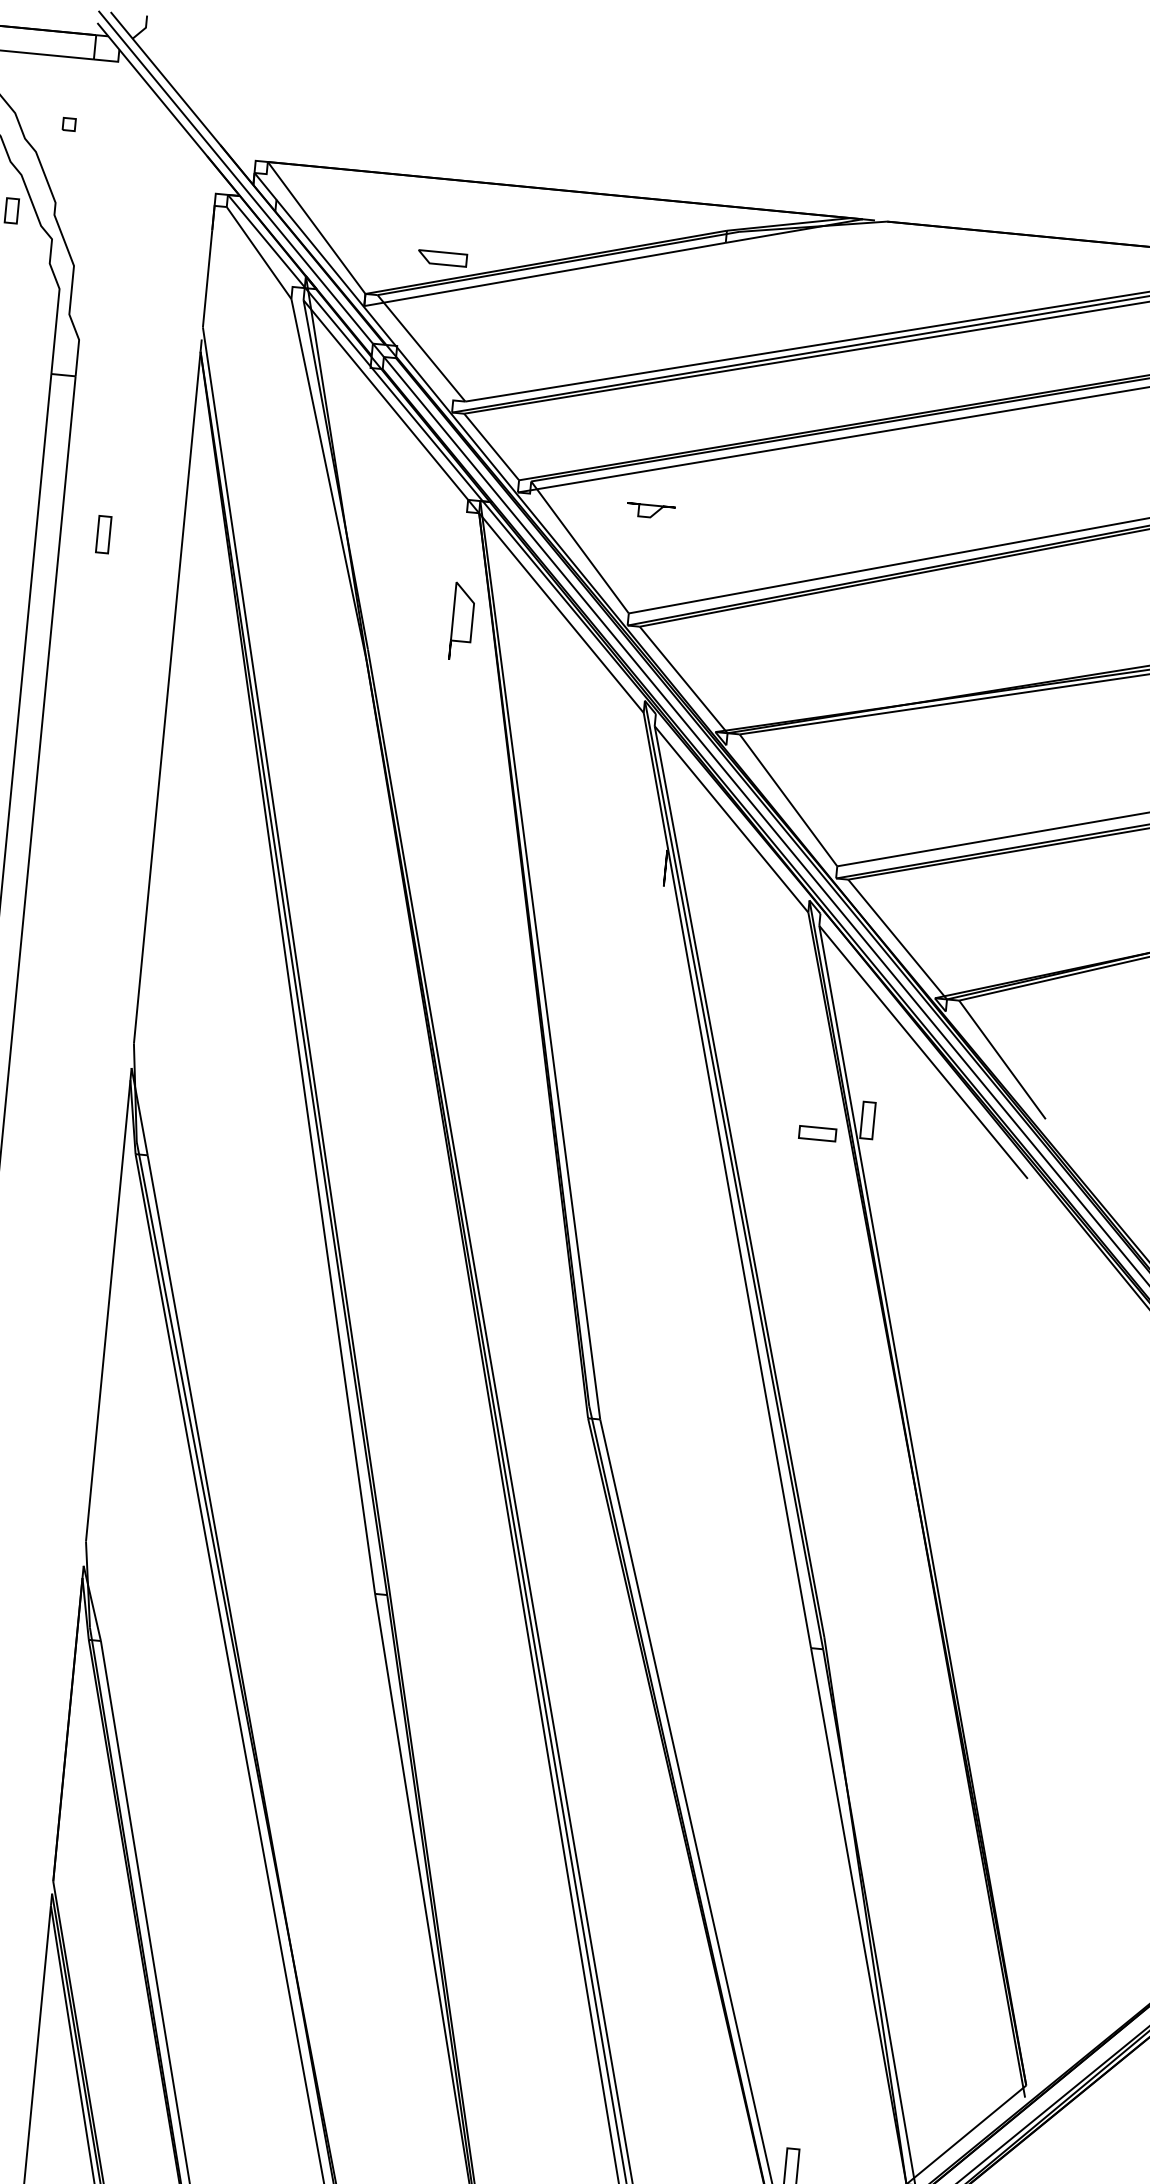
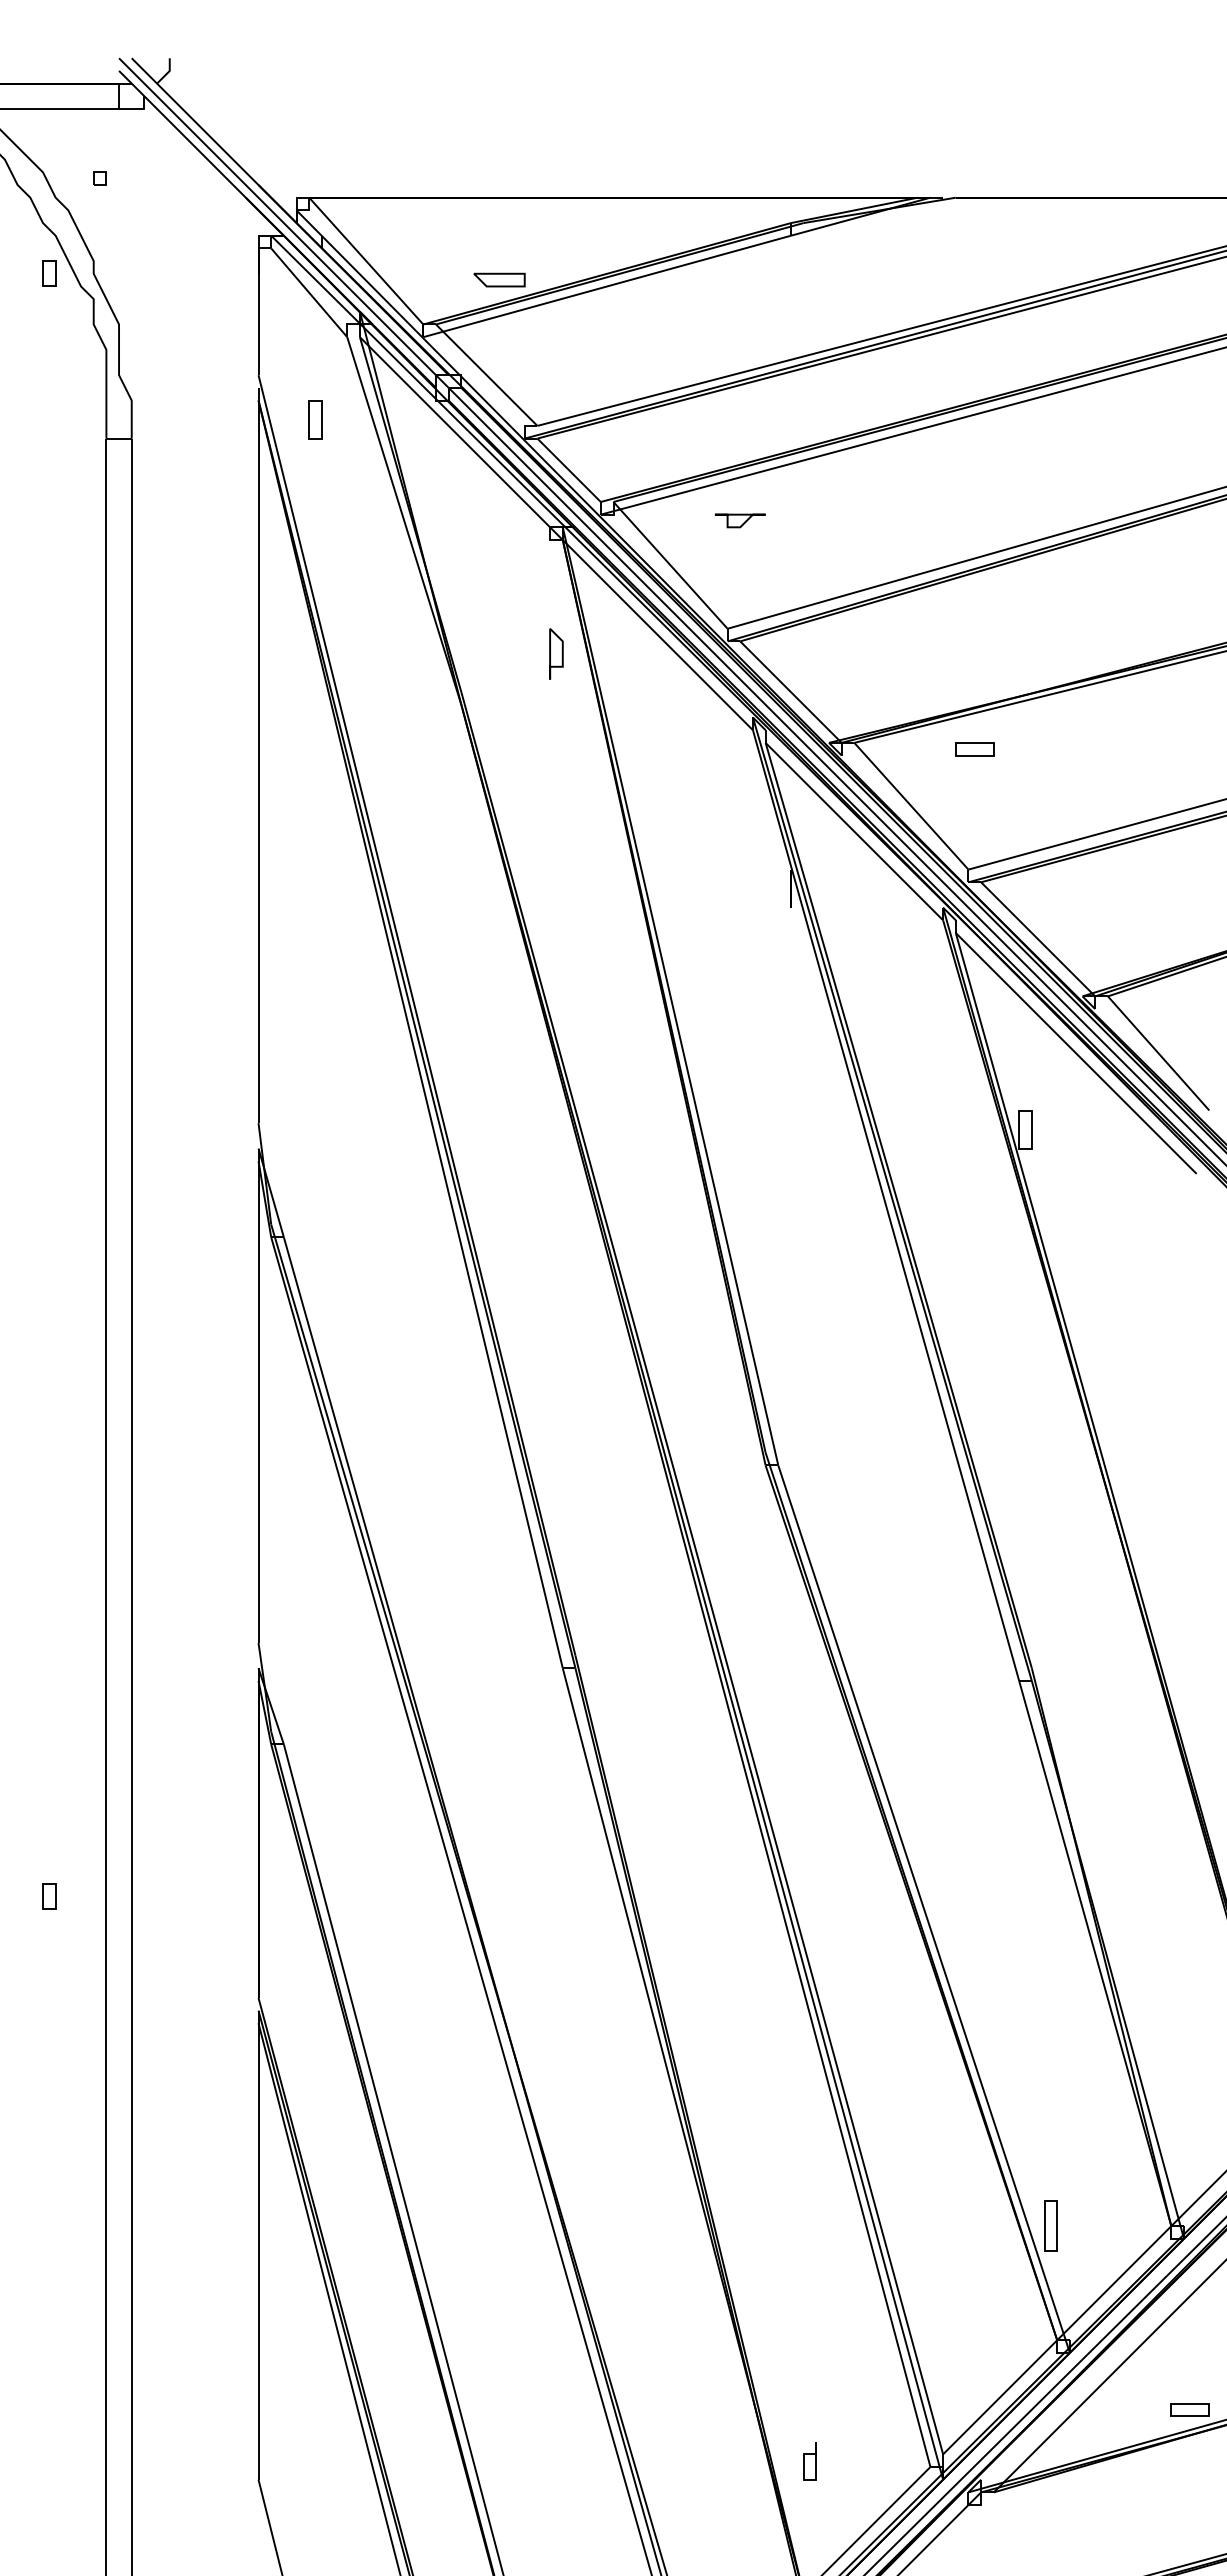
part: (103, 534) -> (315, 419), moved
part: (462, 621) -> (556, 653), size x0.62
part: (817, 1133) -> (974, 749), moved

